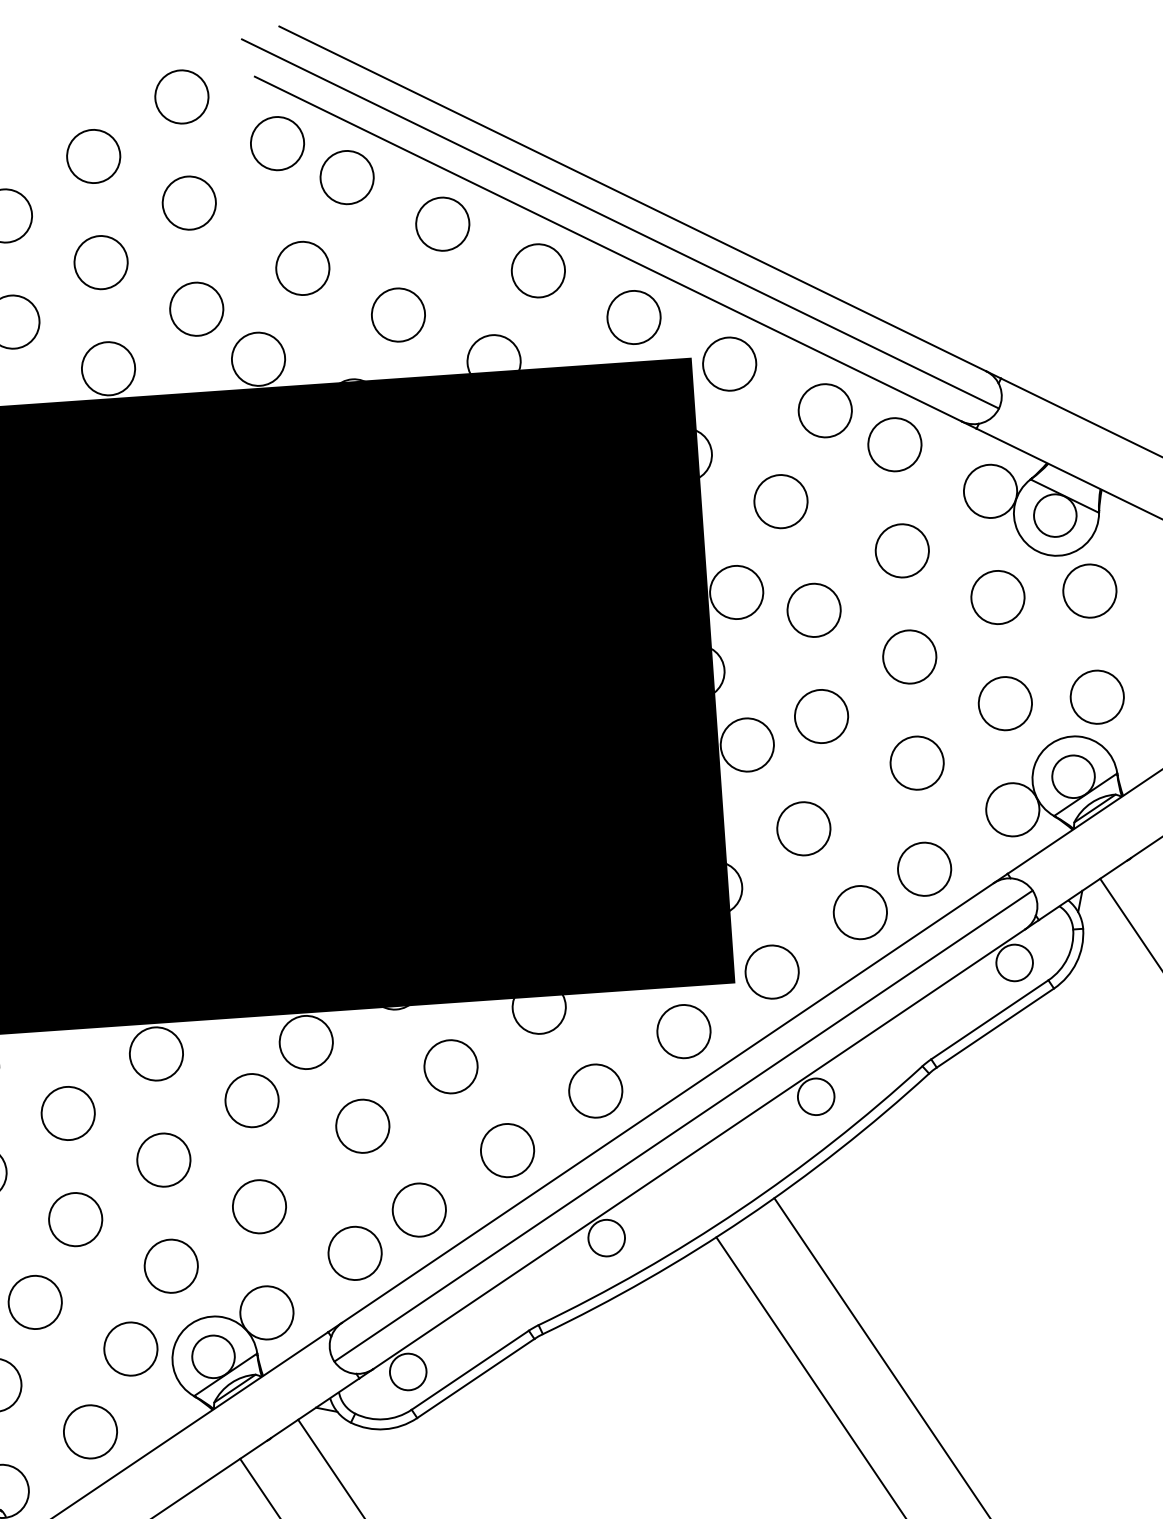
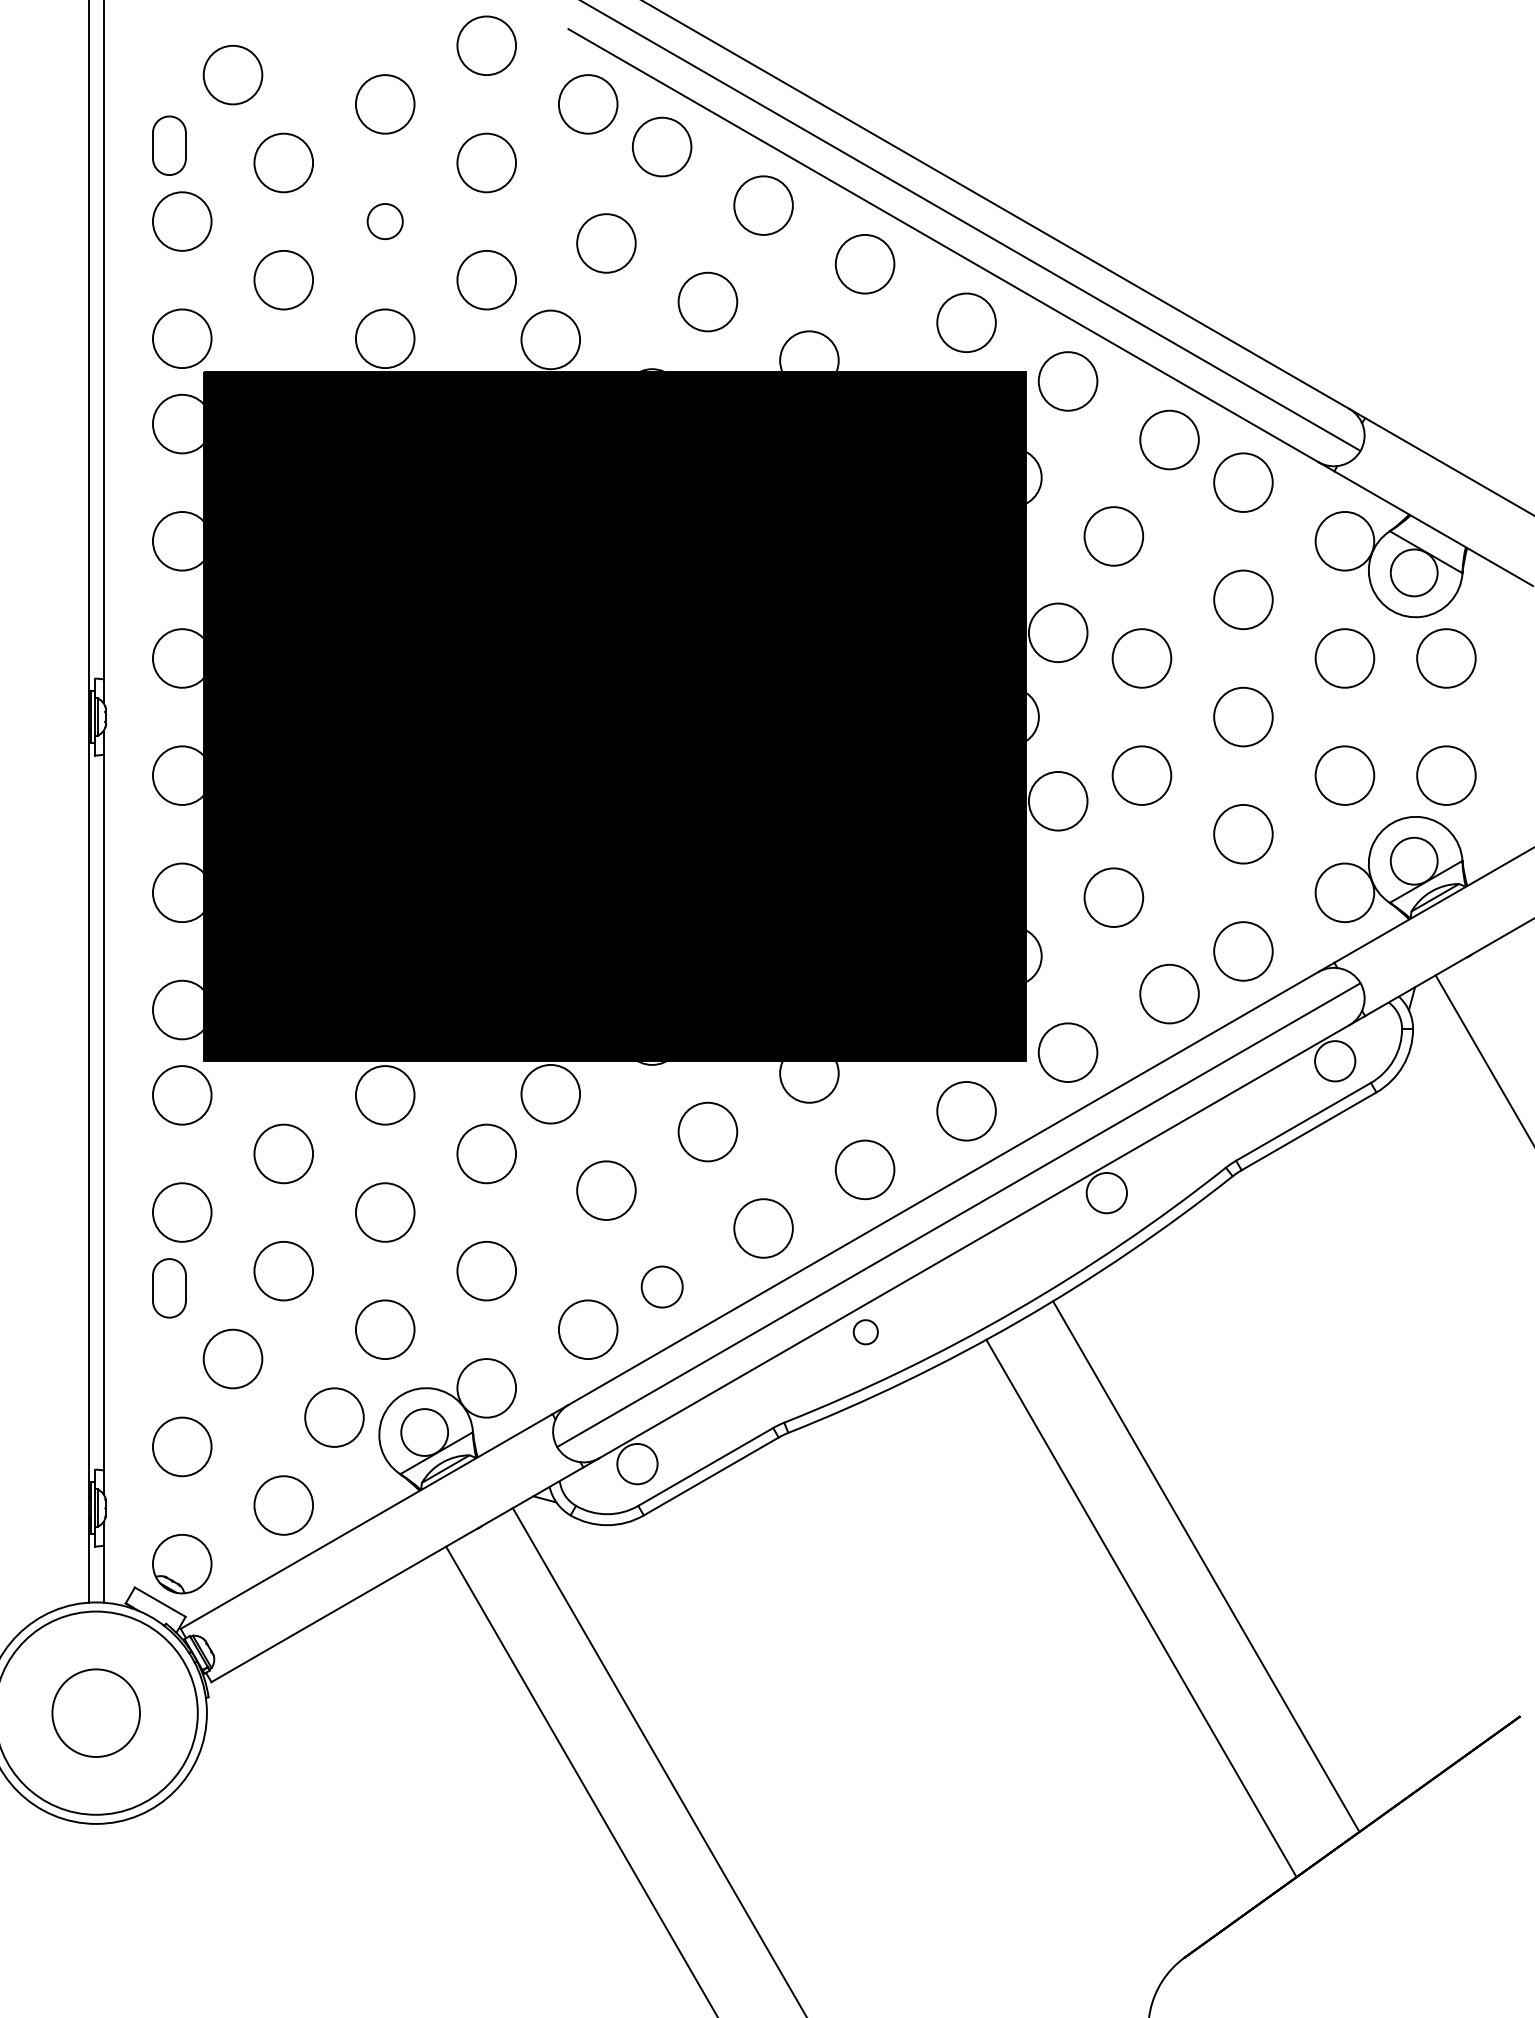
circle: (100, 262) -> (384, 221), size x0.6
circle: (419, 1209) -> (662, 1286), size x0.7
circle: (606, 1238) -> (865, 1332), size x0.6

